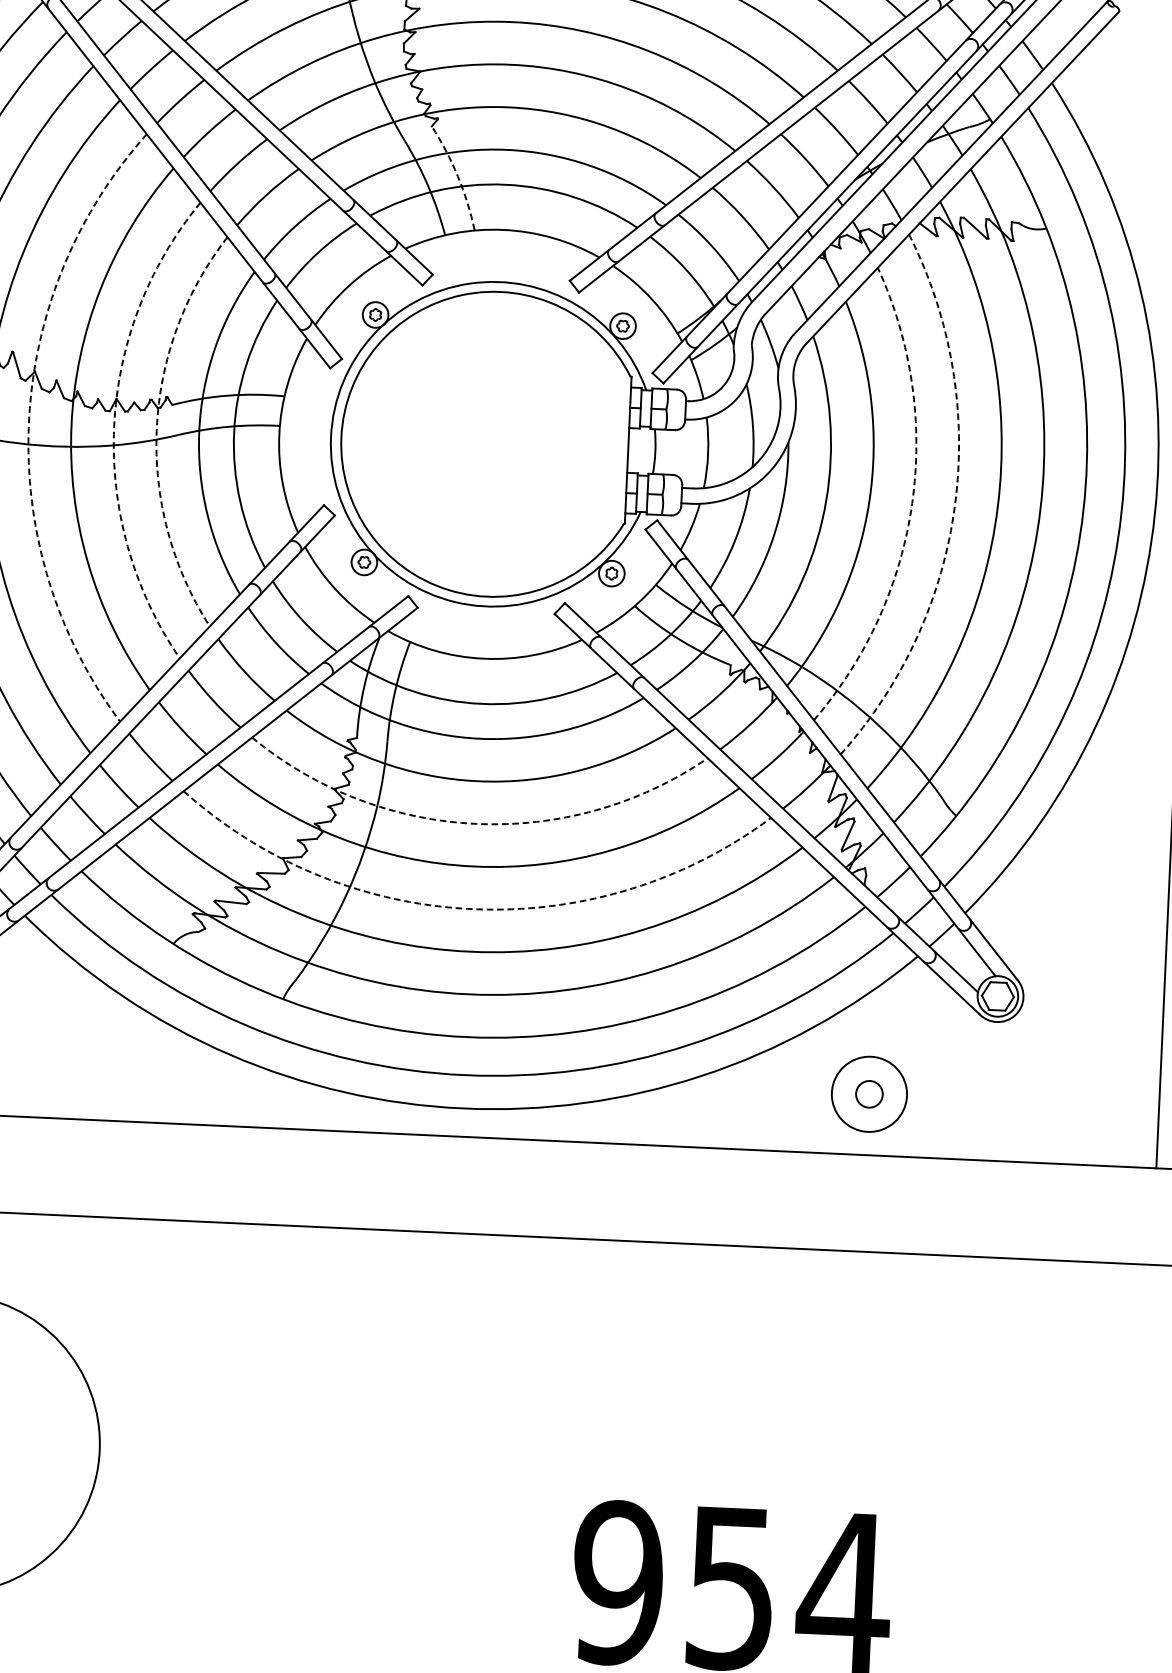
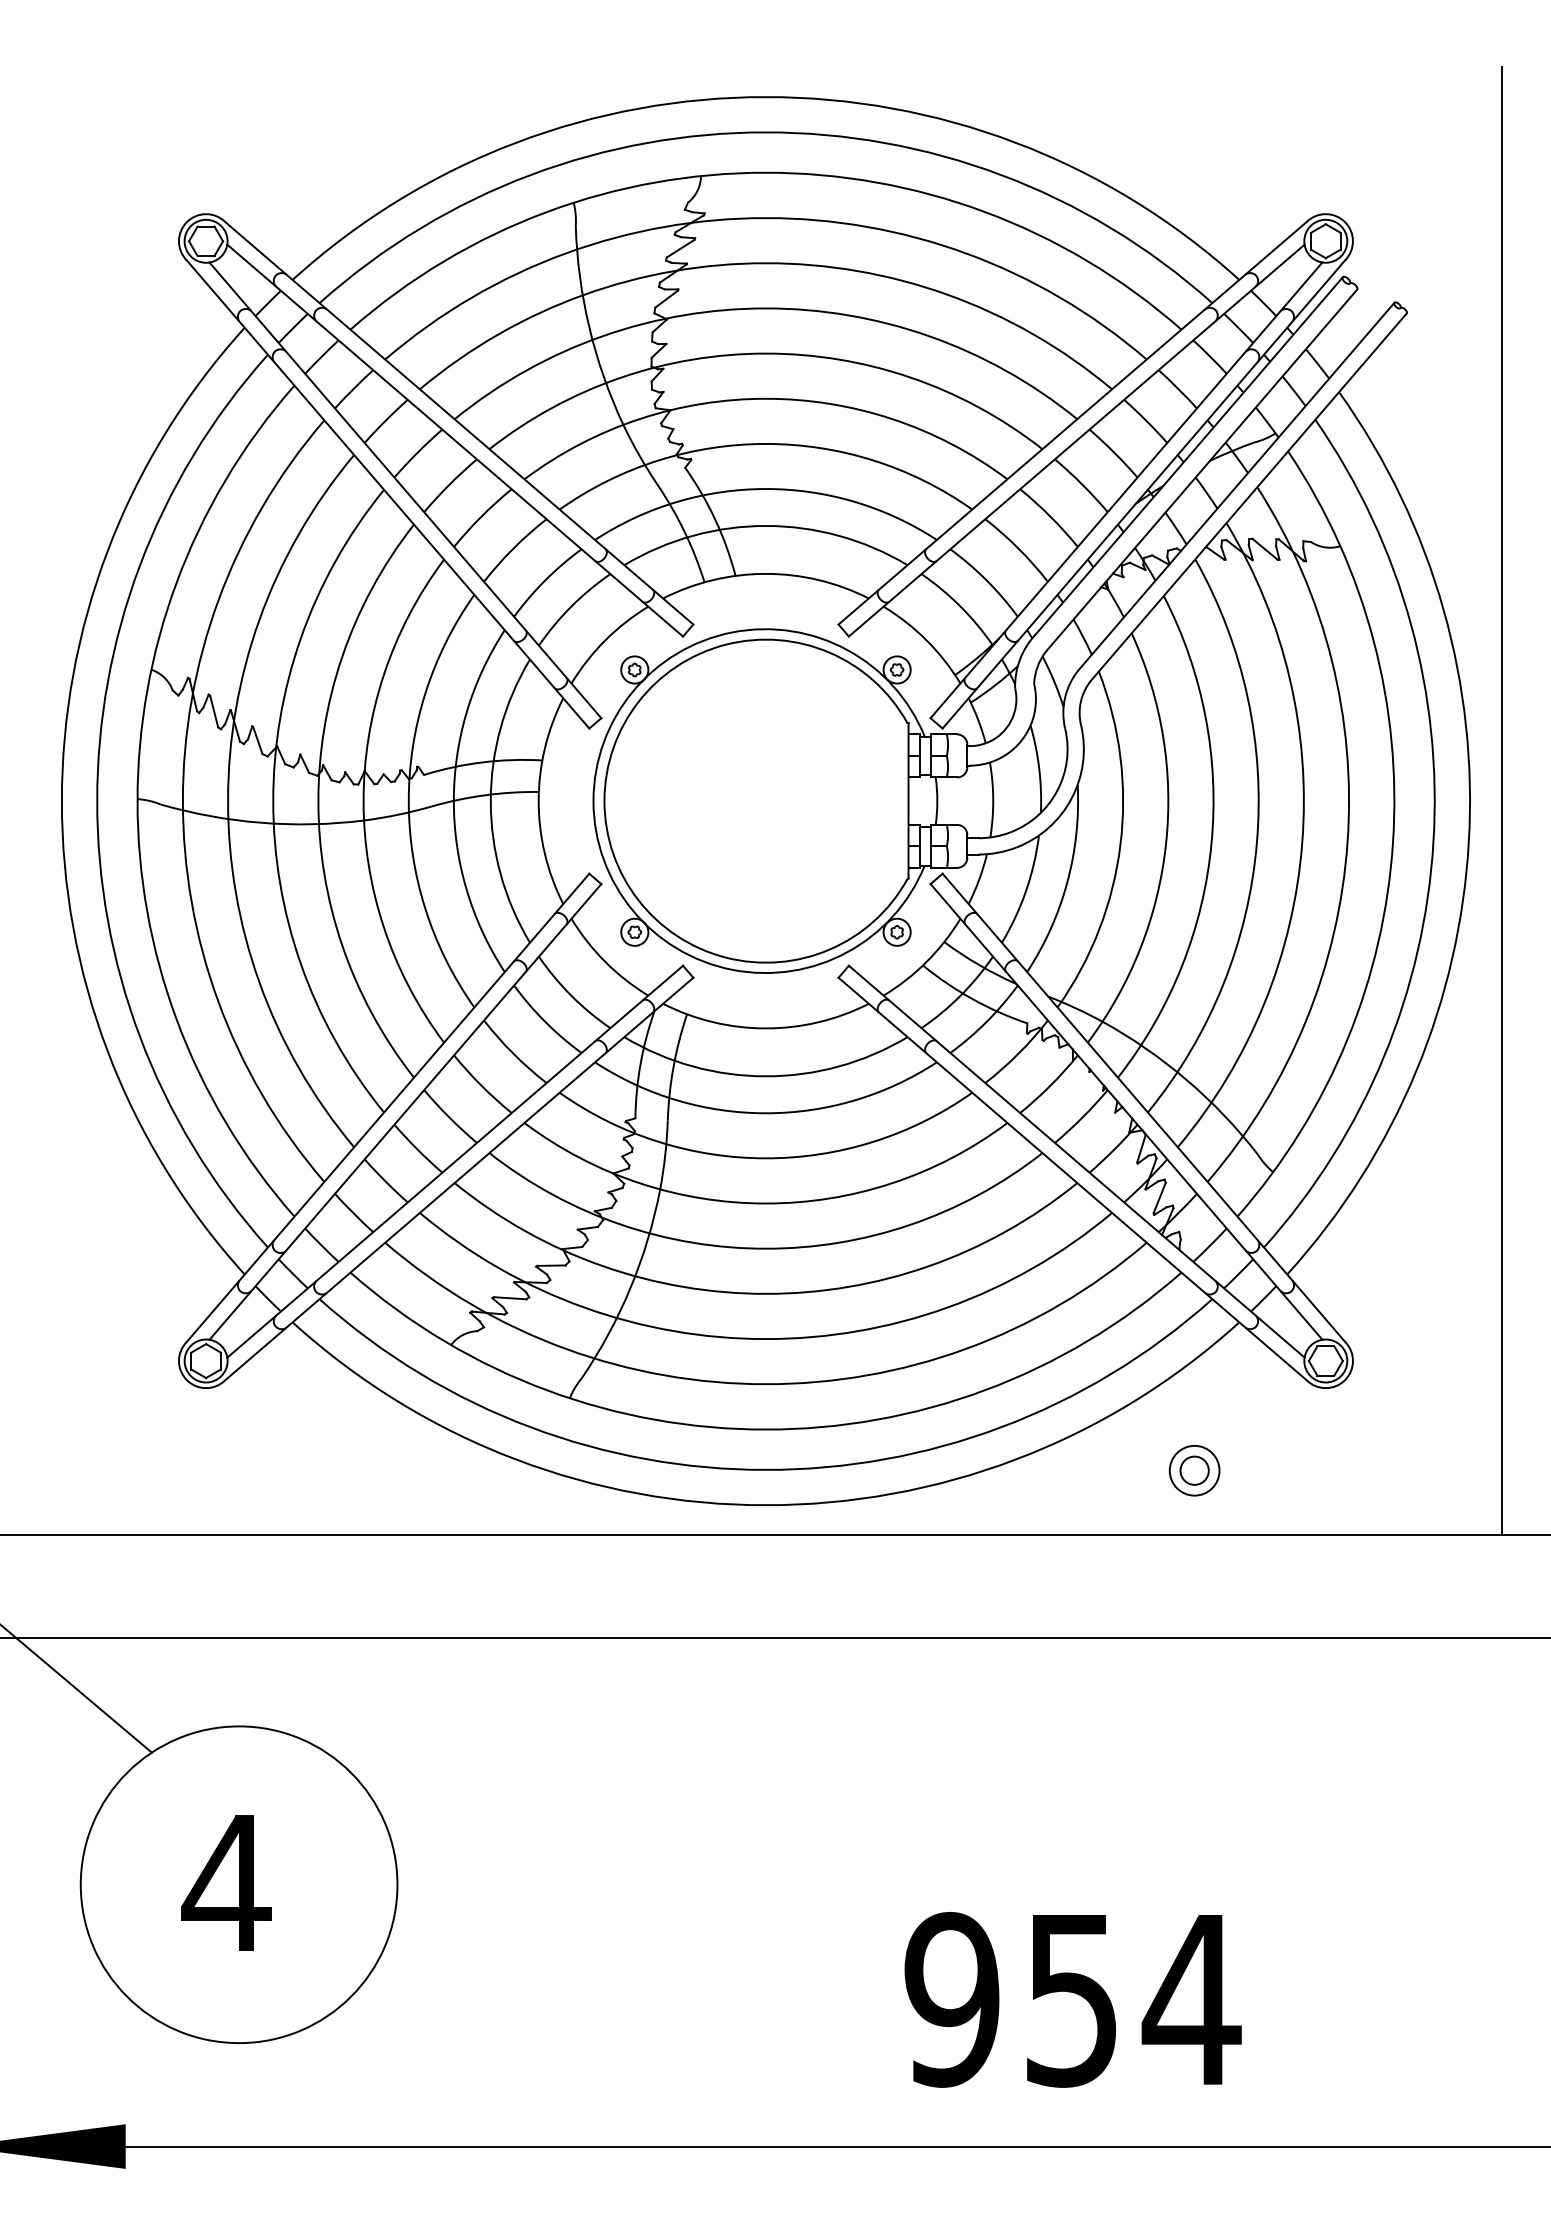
arc: (458, 176) -> (715, 519), dashed -> solid
arc: (29, 423) -> (273, 801), dashed -> solid
arc: (114, 427) -> (363, 801), dashed -> solid
arc: (156, 429) -> (408, 801), dashed -> solid
arc: (912, 503) -> (1211, 843), dashed -> solid
arc: (954, 505) -> (1256, 843), dashed -> solid
arc: (476, 823) -> (765, 1203), dashed -> solid
arc: (472, 908) -> (765, 1293), dashed -> solid
circle: (869, 1094) -> (1194, 1470), size x0.62

